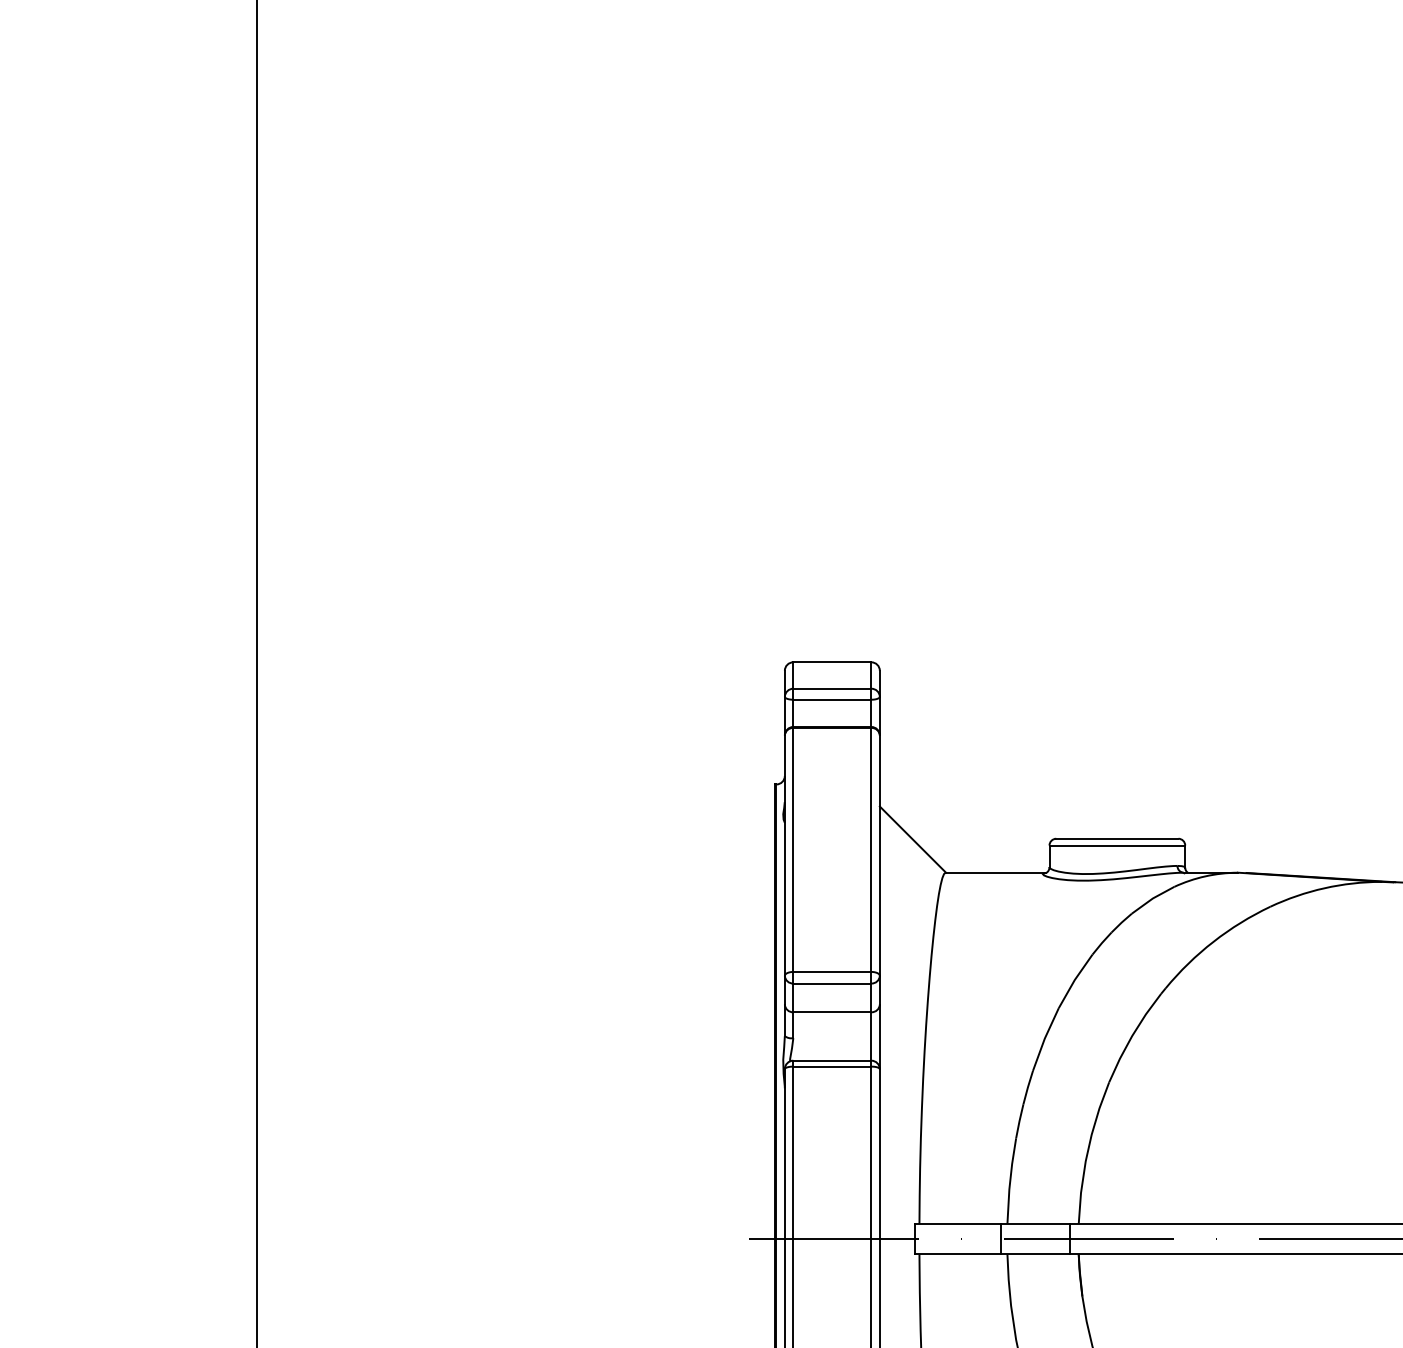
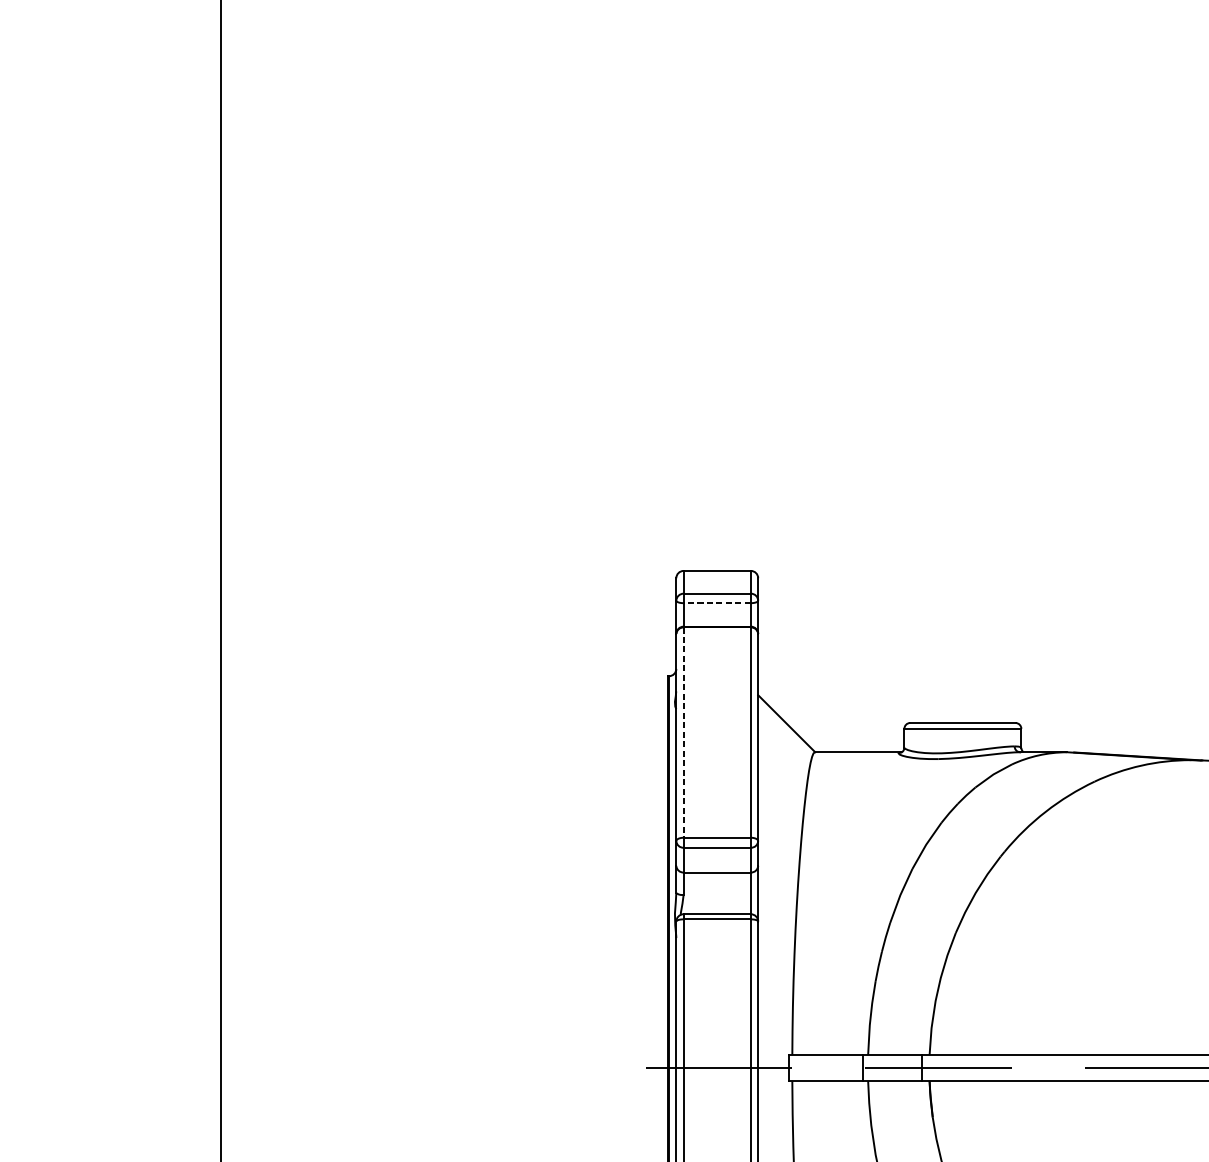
line: (831, 699) -> (716, 602), solid -> dashed
line: (793, 849) -> (683, 732), solid -> dashed

